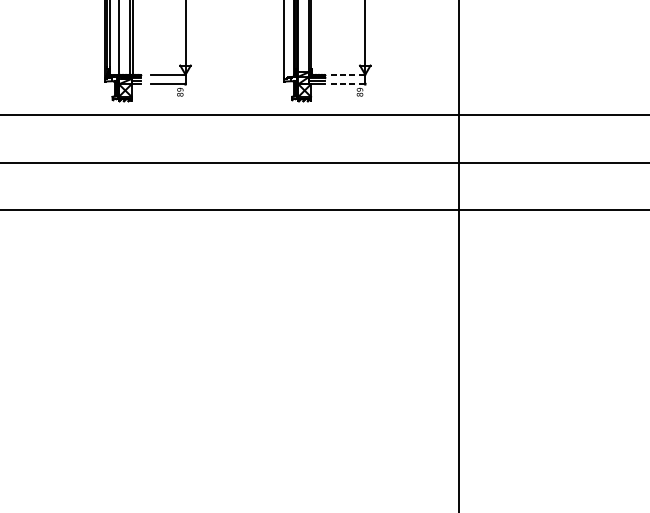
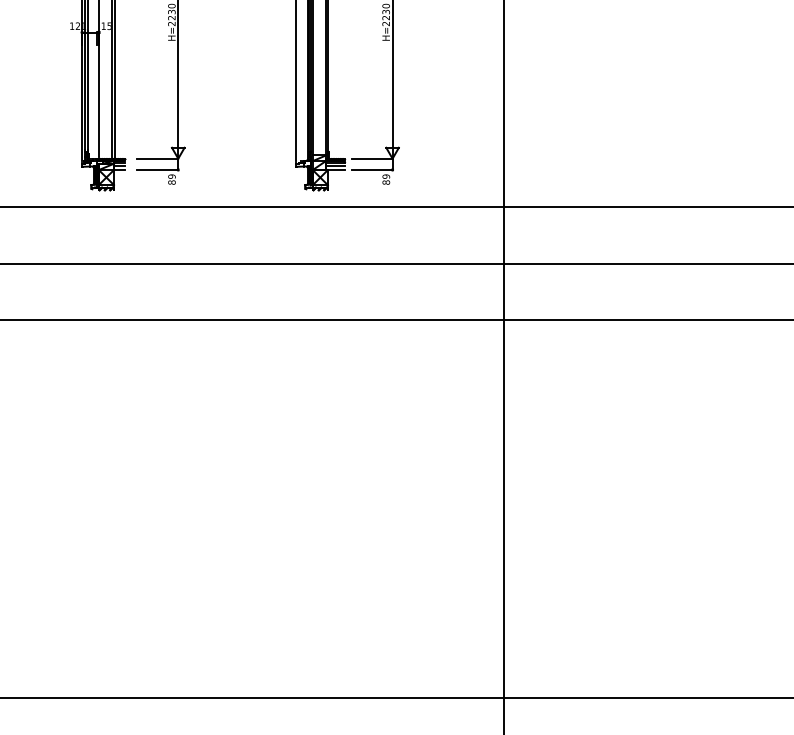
line: (348, 74) -> (372, 158), dashed -> solid
line: (348, 83) -> (372, 169), dashed -> solid

